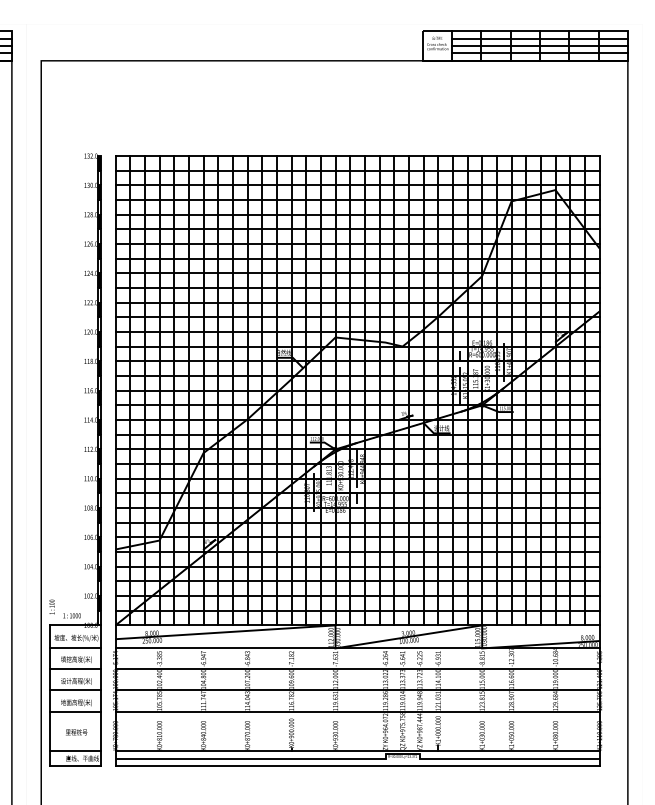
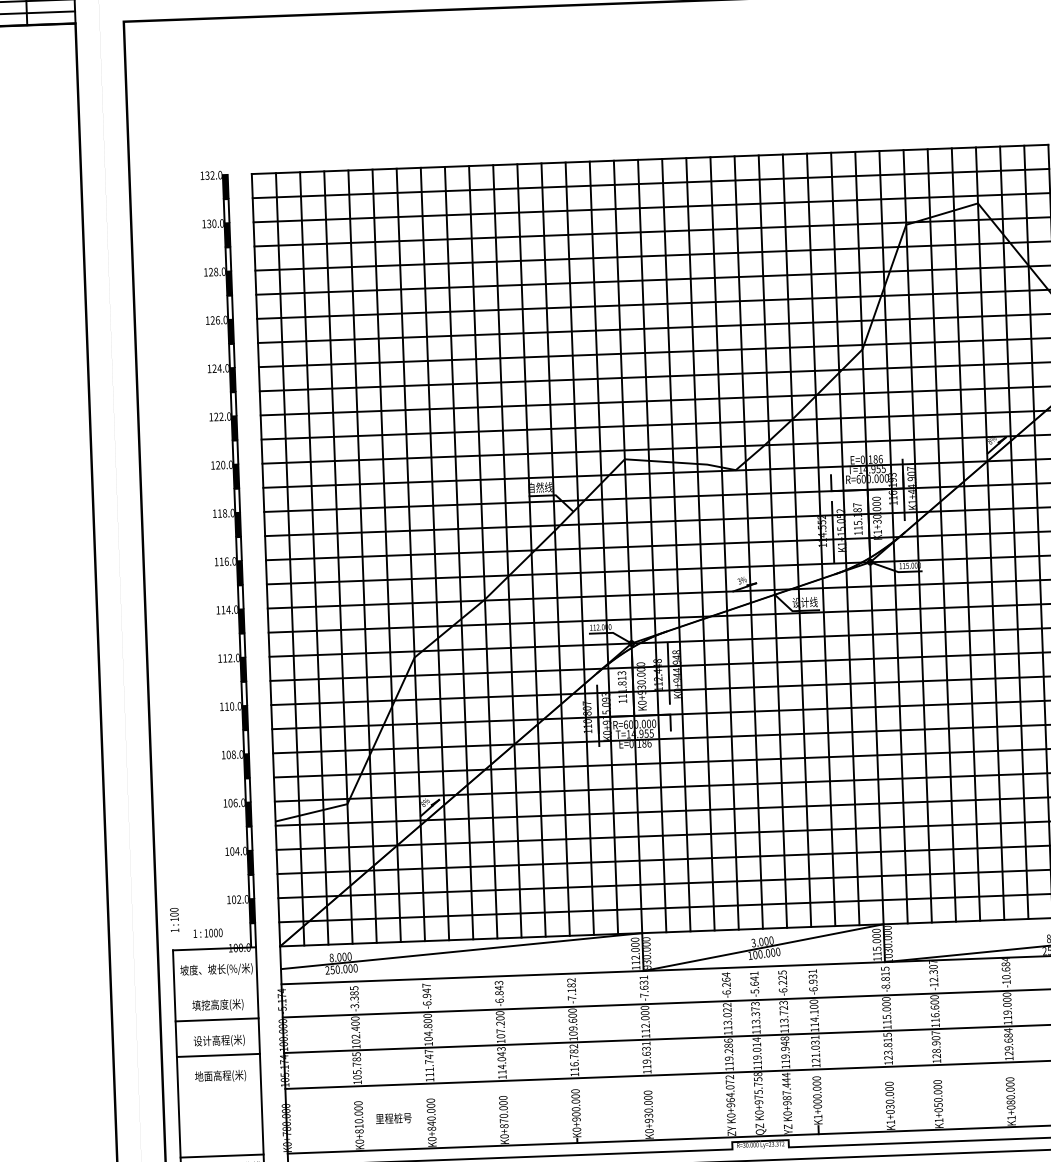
line: (75, 648) -> (215, 986), removed
line: (75, 711) -> (219, 1090), removed
text: (76, 732) -> (393, 1118), moved

